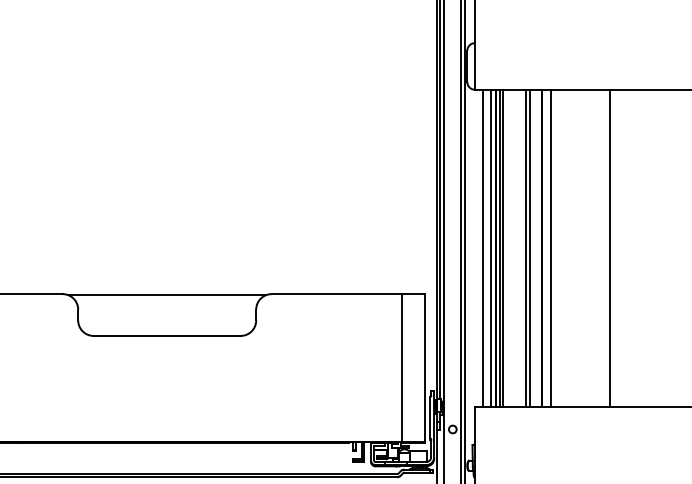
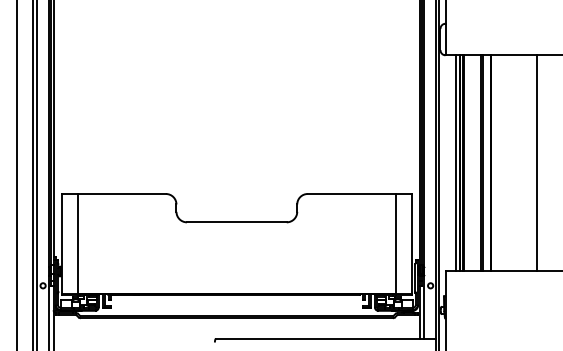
line: (483, 247) -> (451, 162), removed
line: (551, 247) -> (497, 162), removed
line: (166, 294) -> (236, 194), removed

